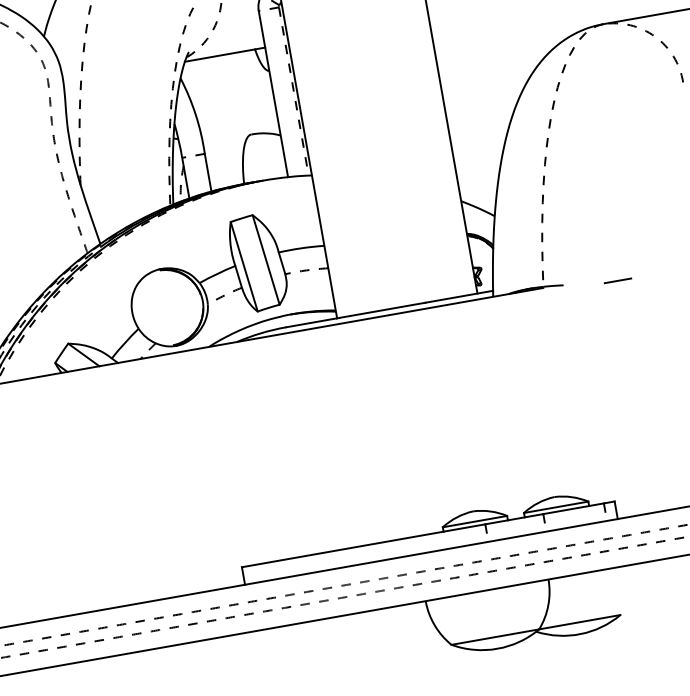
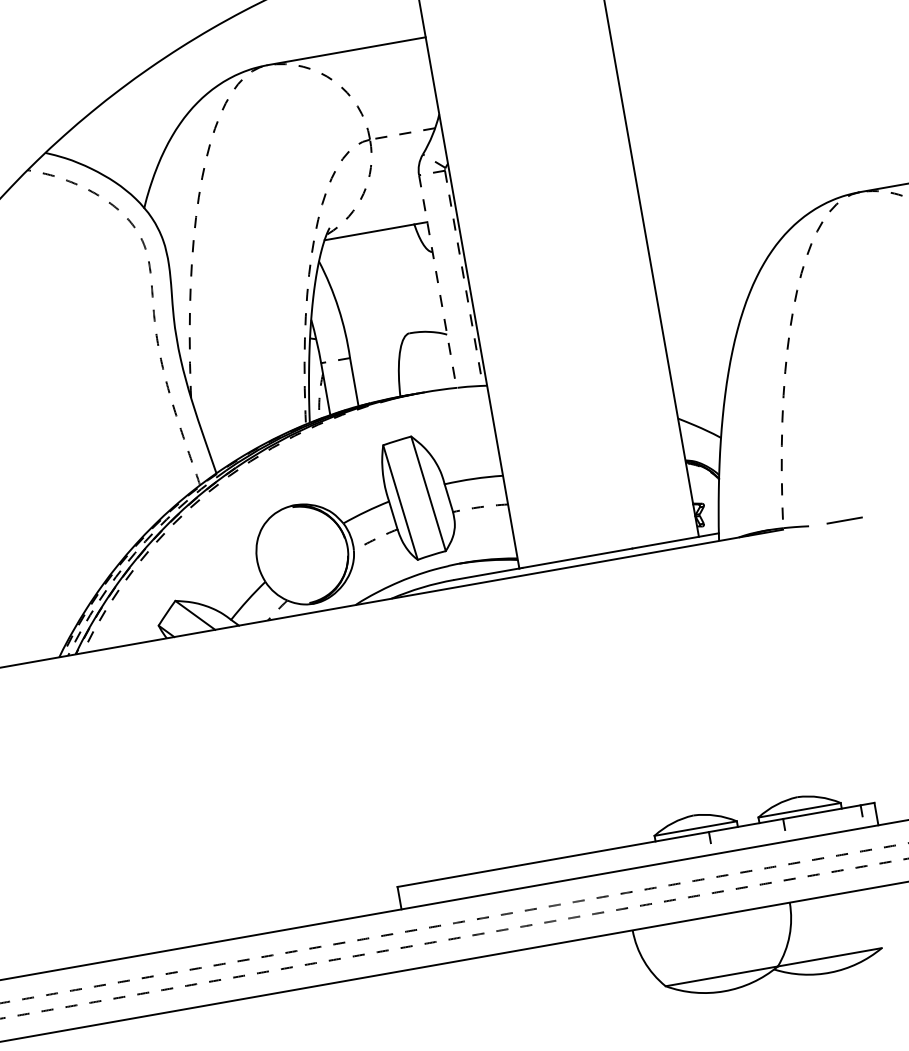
line: (273, 94) -> (437, 281), solid -> dashed
line: (617, 280) -> (844, 520), moved

